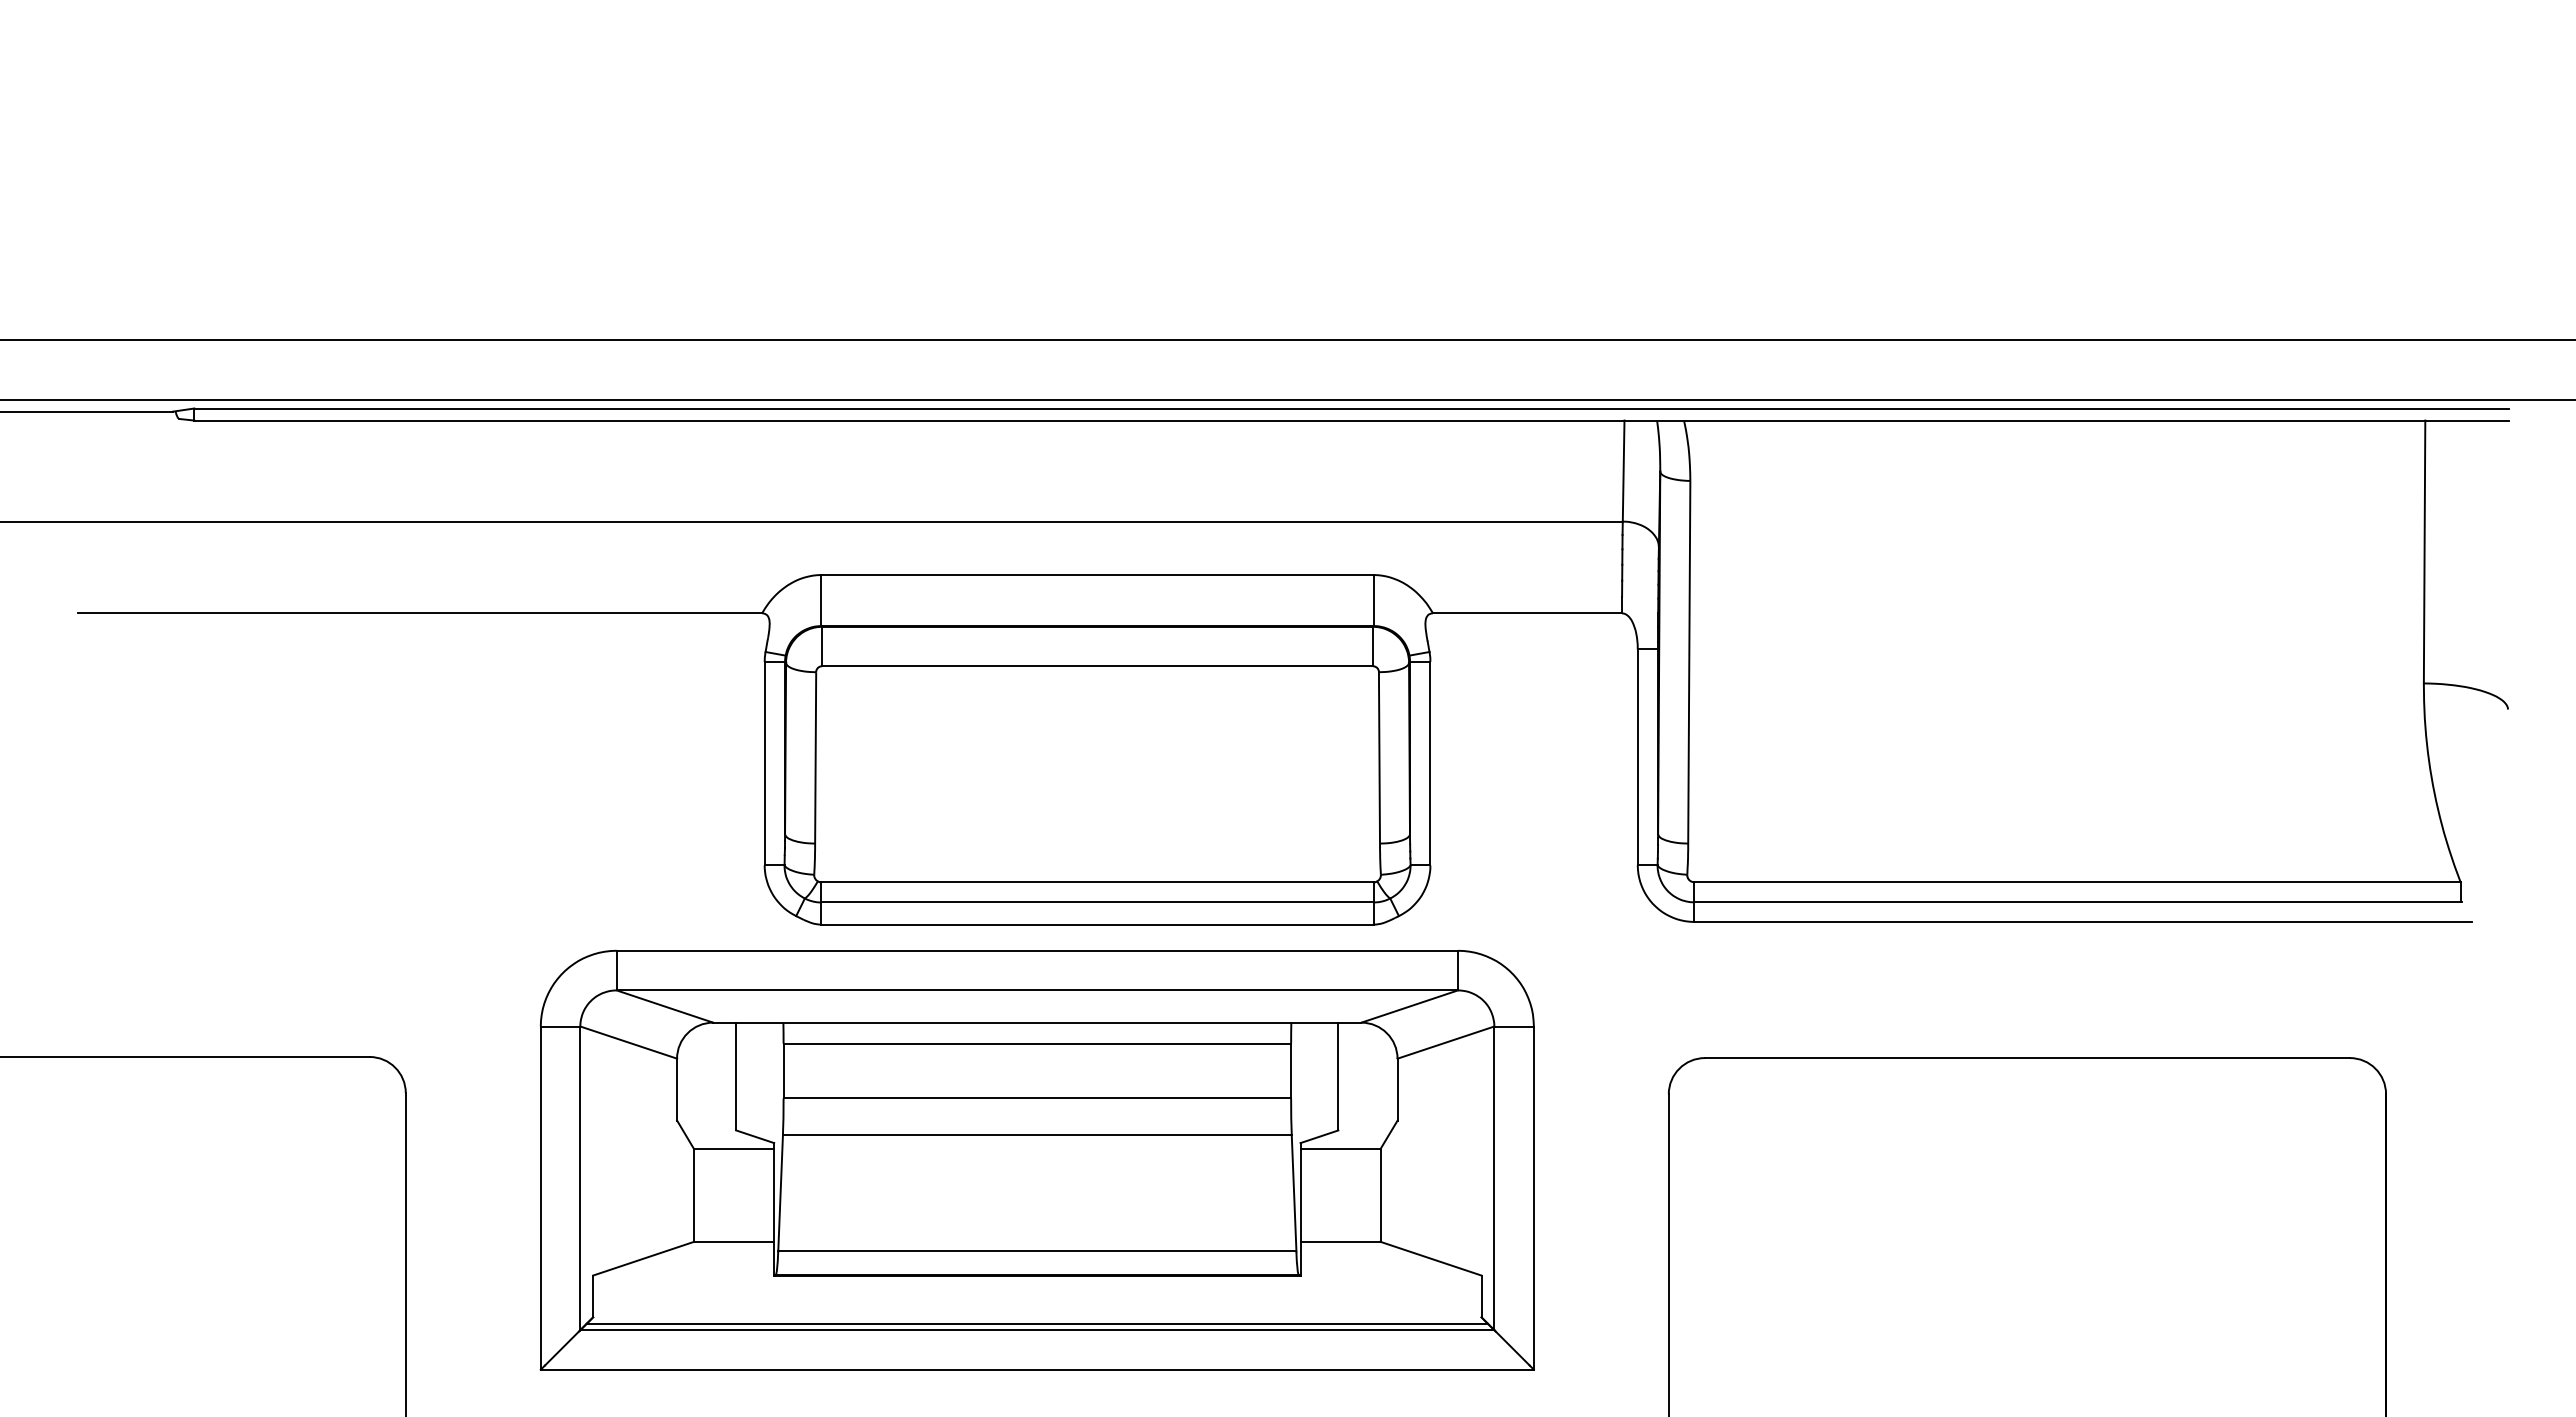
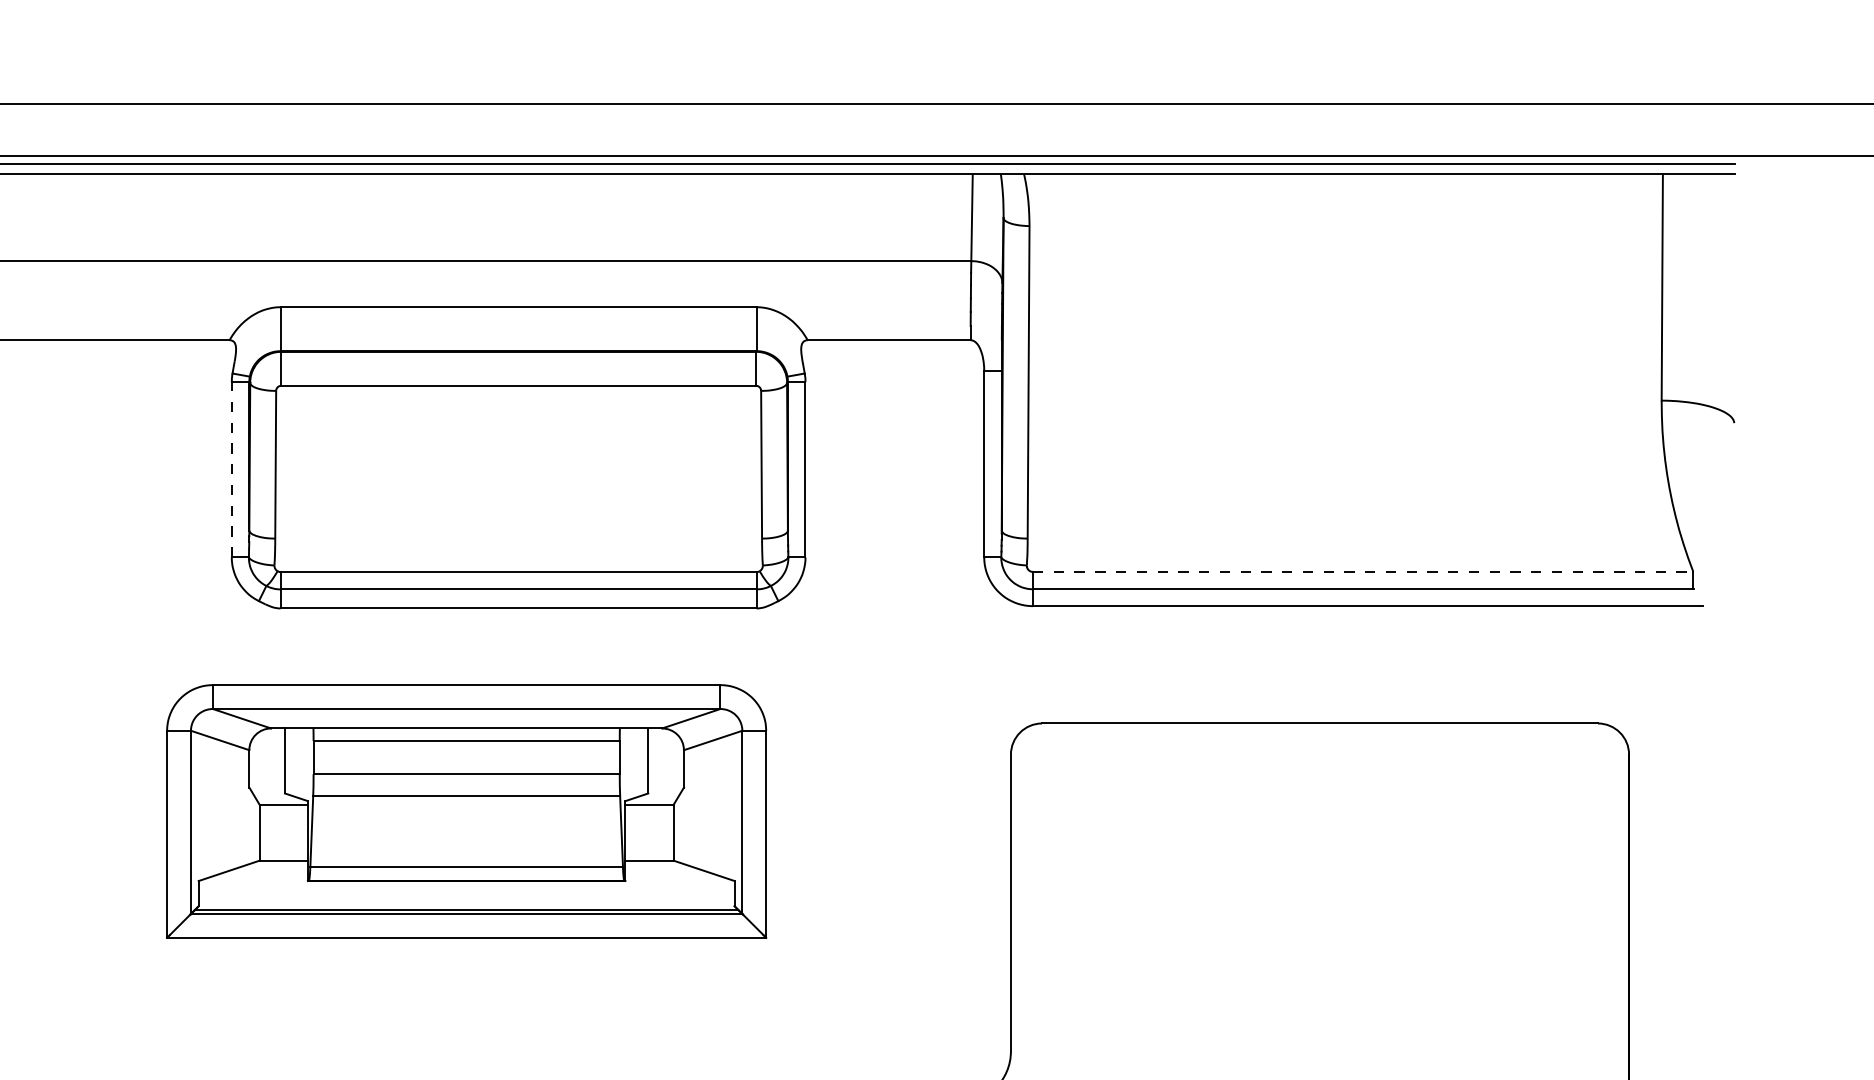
line: (764, 763) -> (231, 469), solid -> dashed
line: (2077, 882) -> (1363, 572), solid -> dashed
part: (1036, 1159) -> (466, 810), size x0.7

